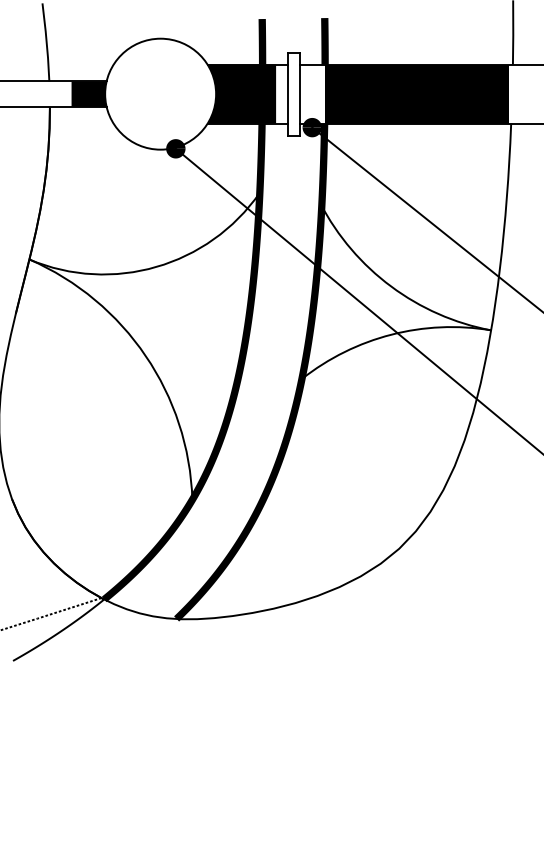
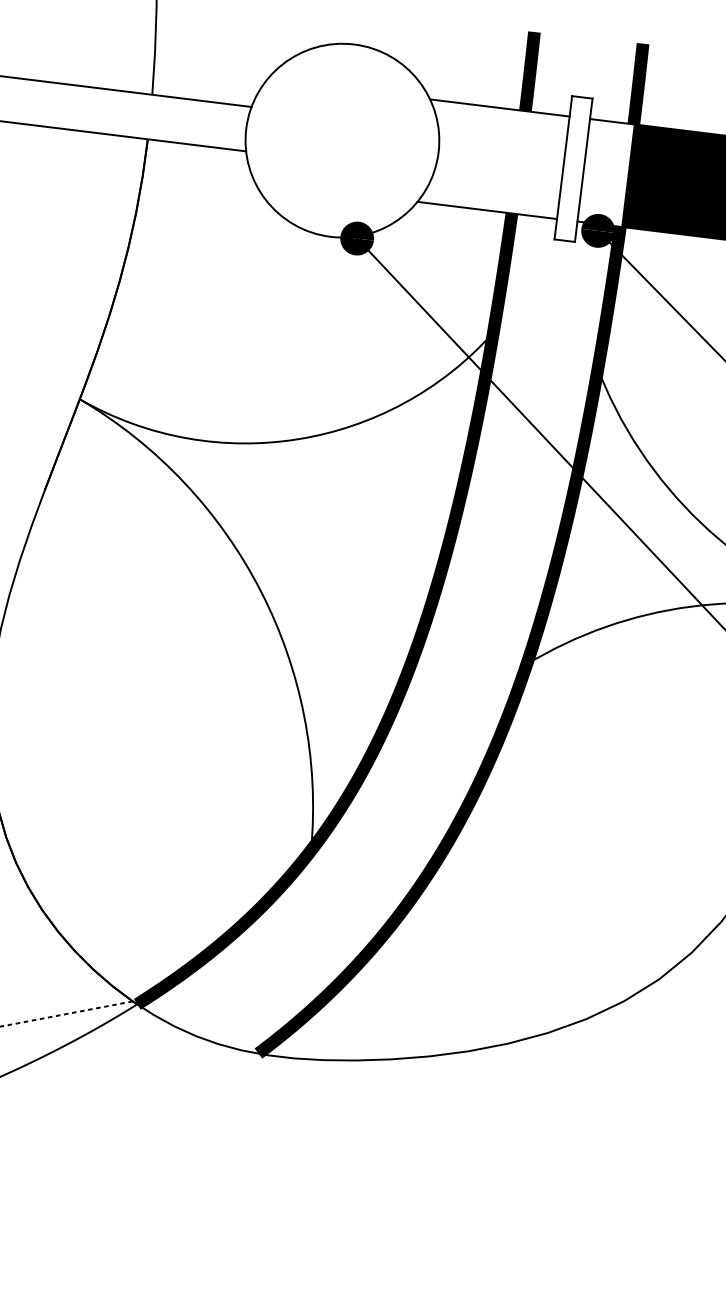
fill: (88, 93) -> (217, 124), removed
fill: (241, 93) -> (482, 156), removed

